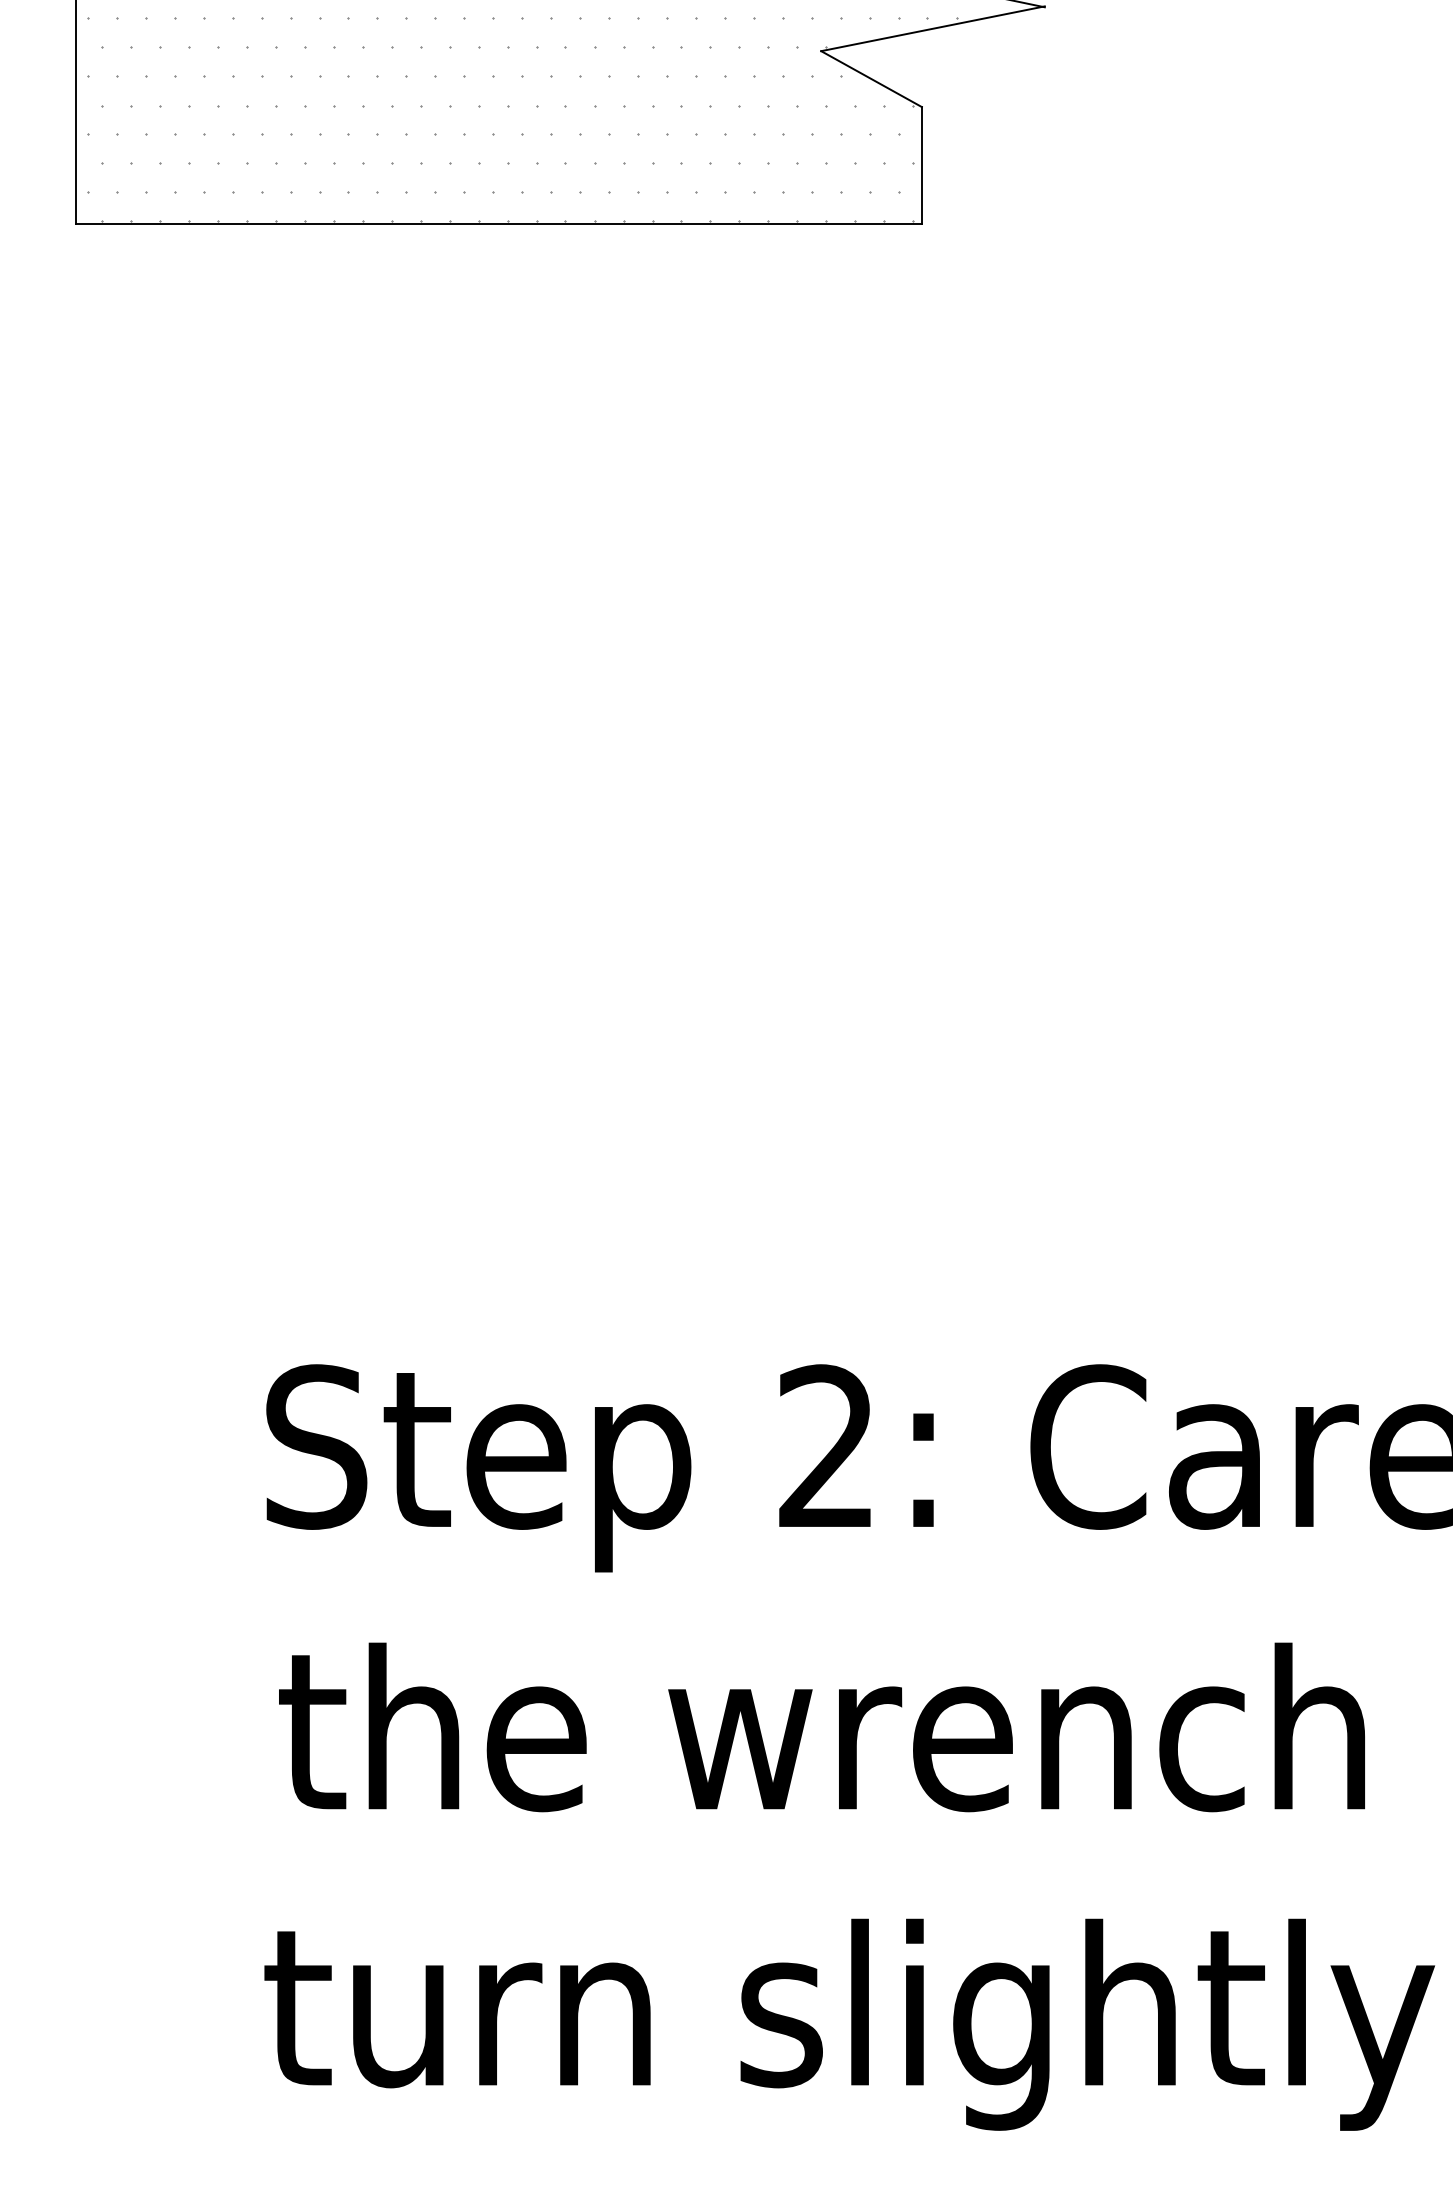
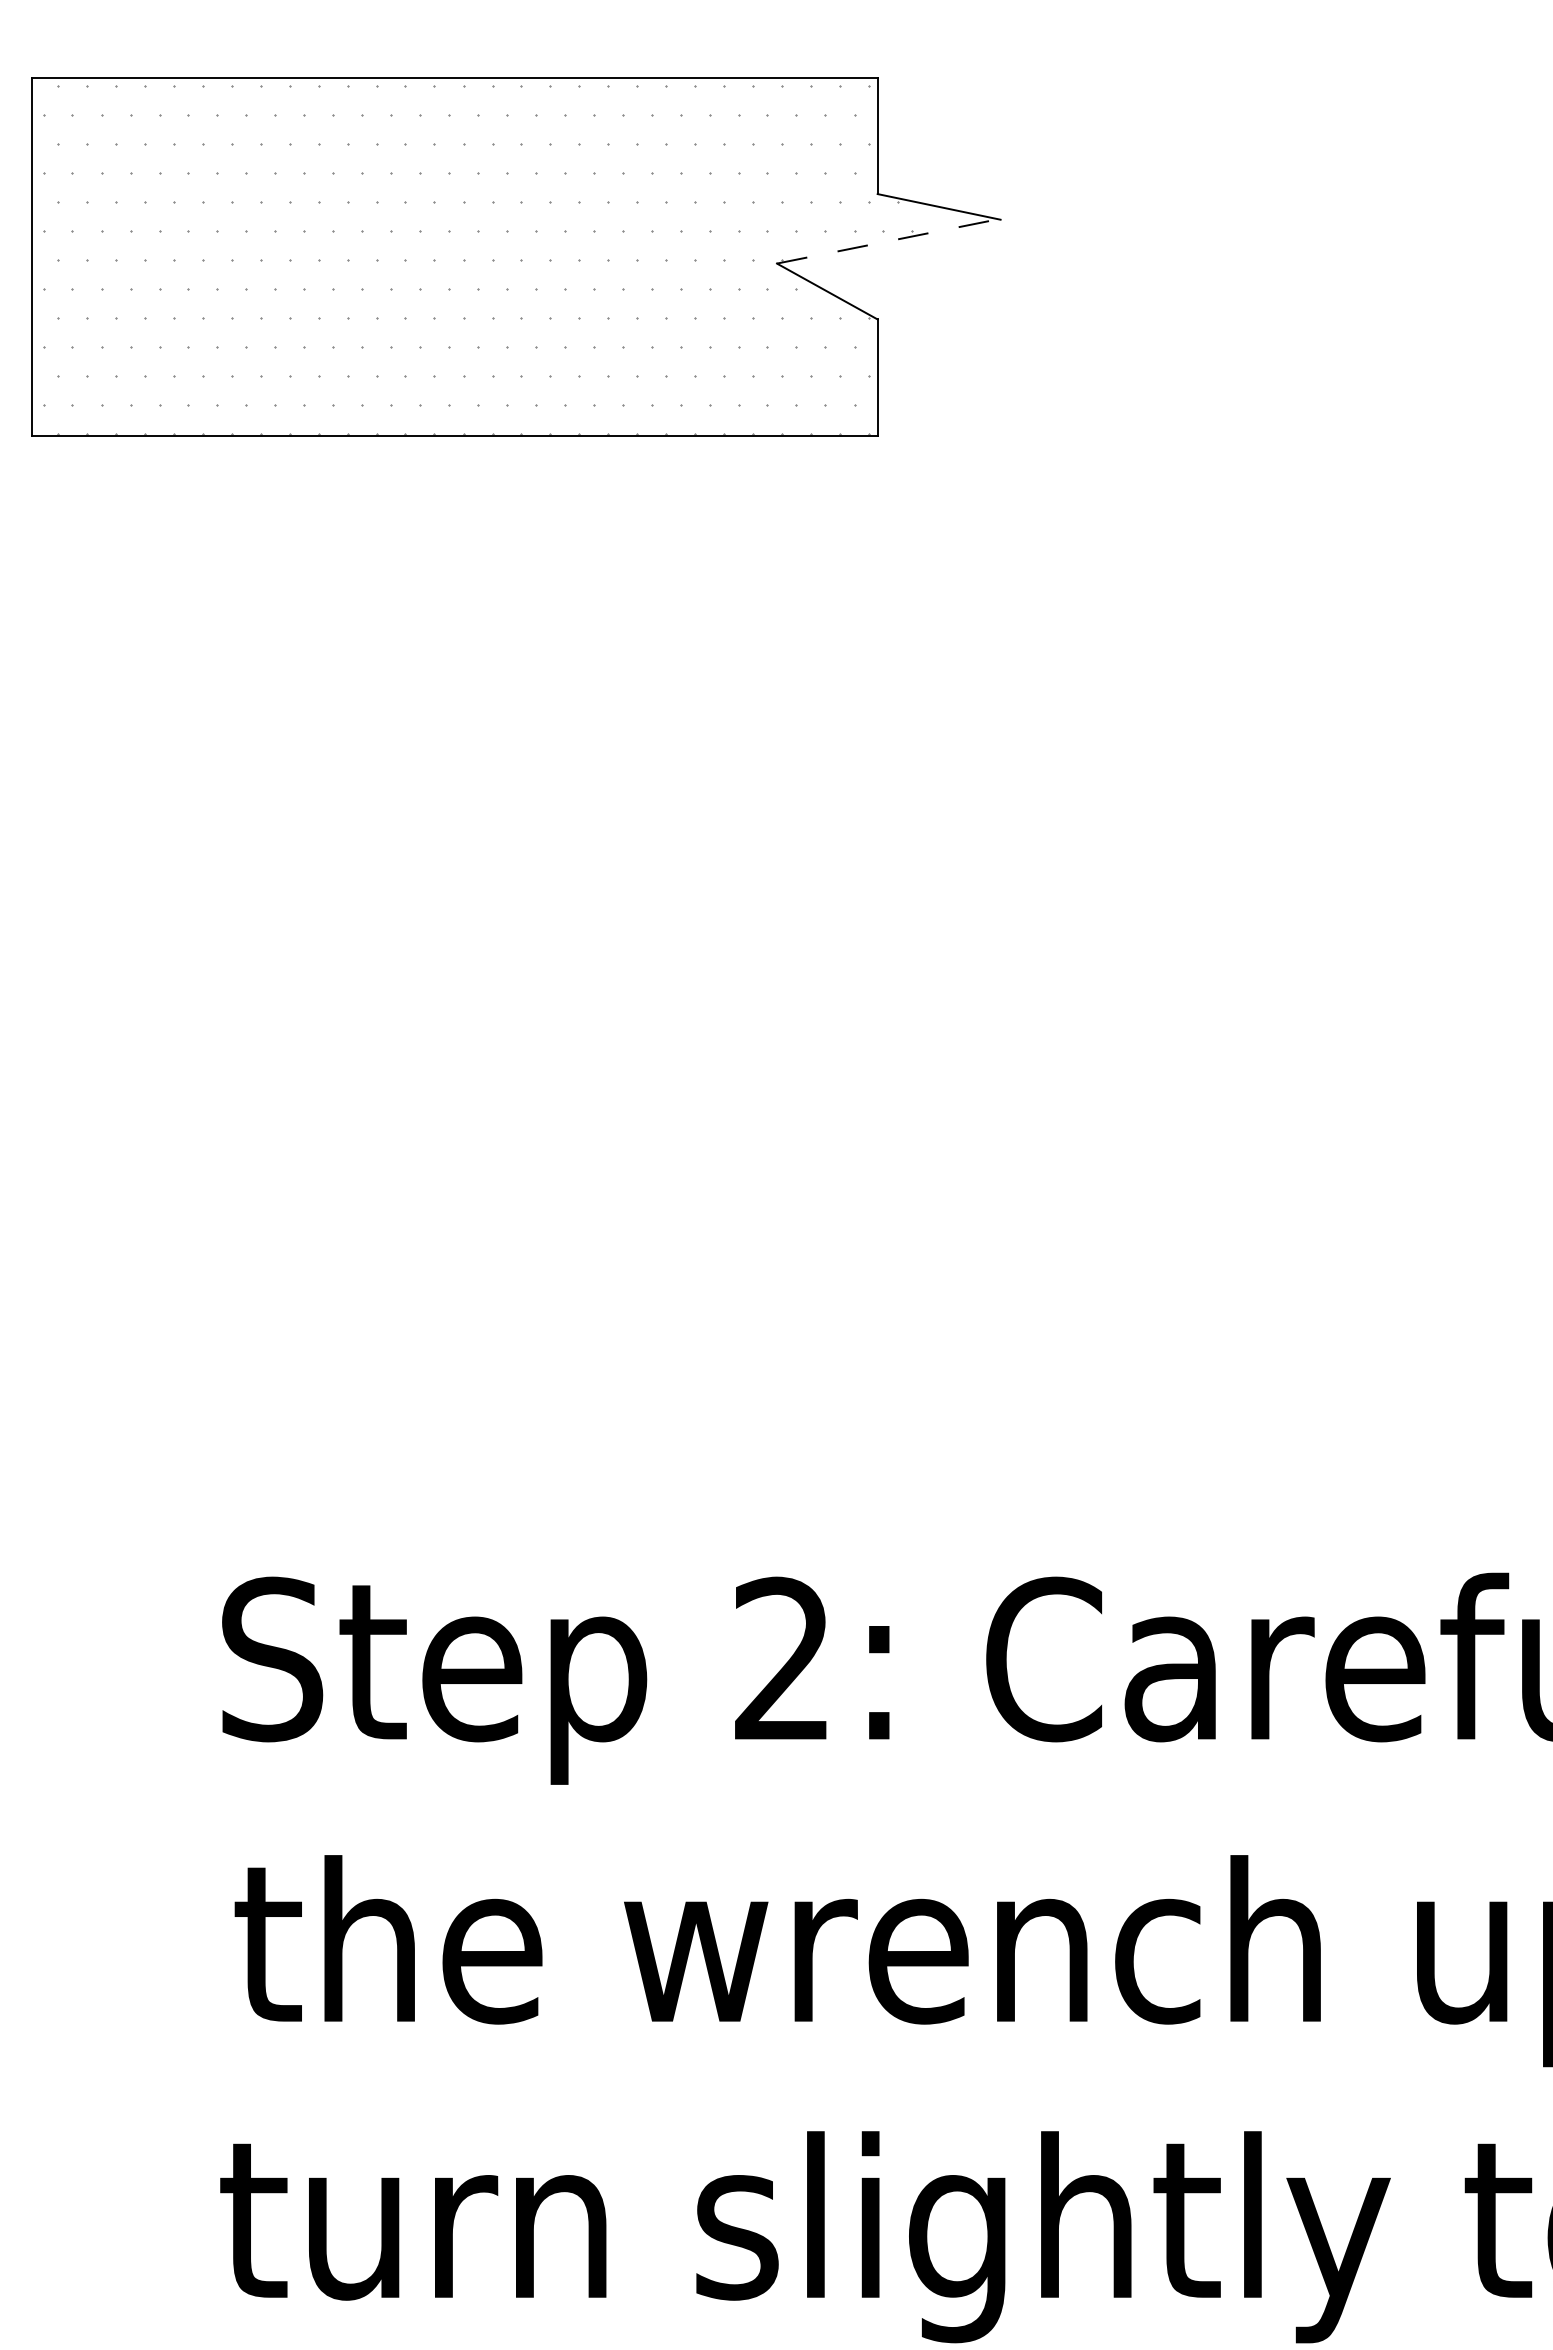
line: (933, 29) -> (889, 241), solid -> dashed

